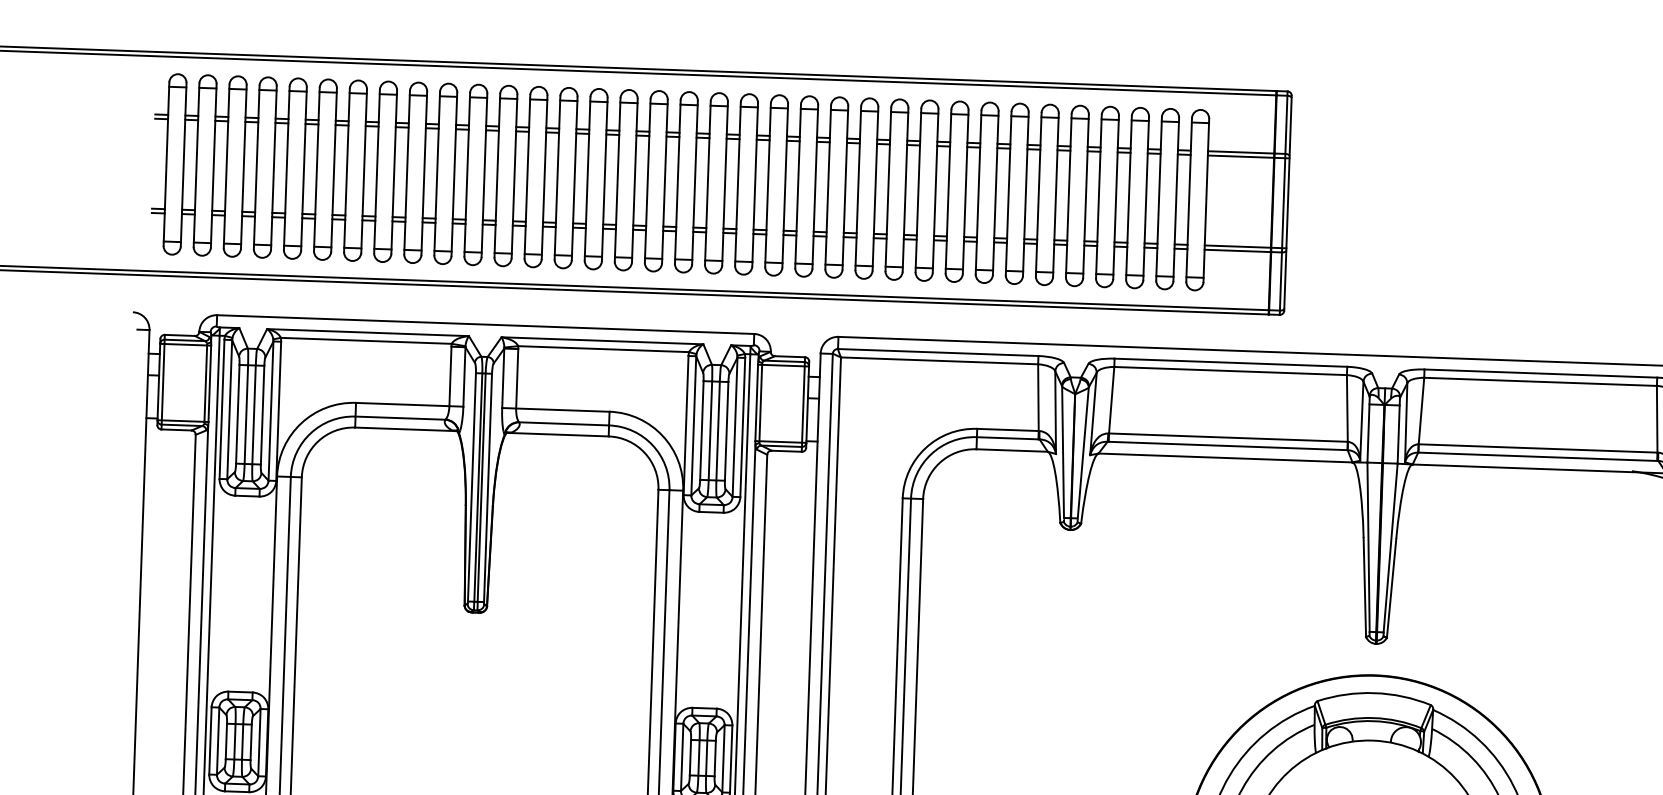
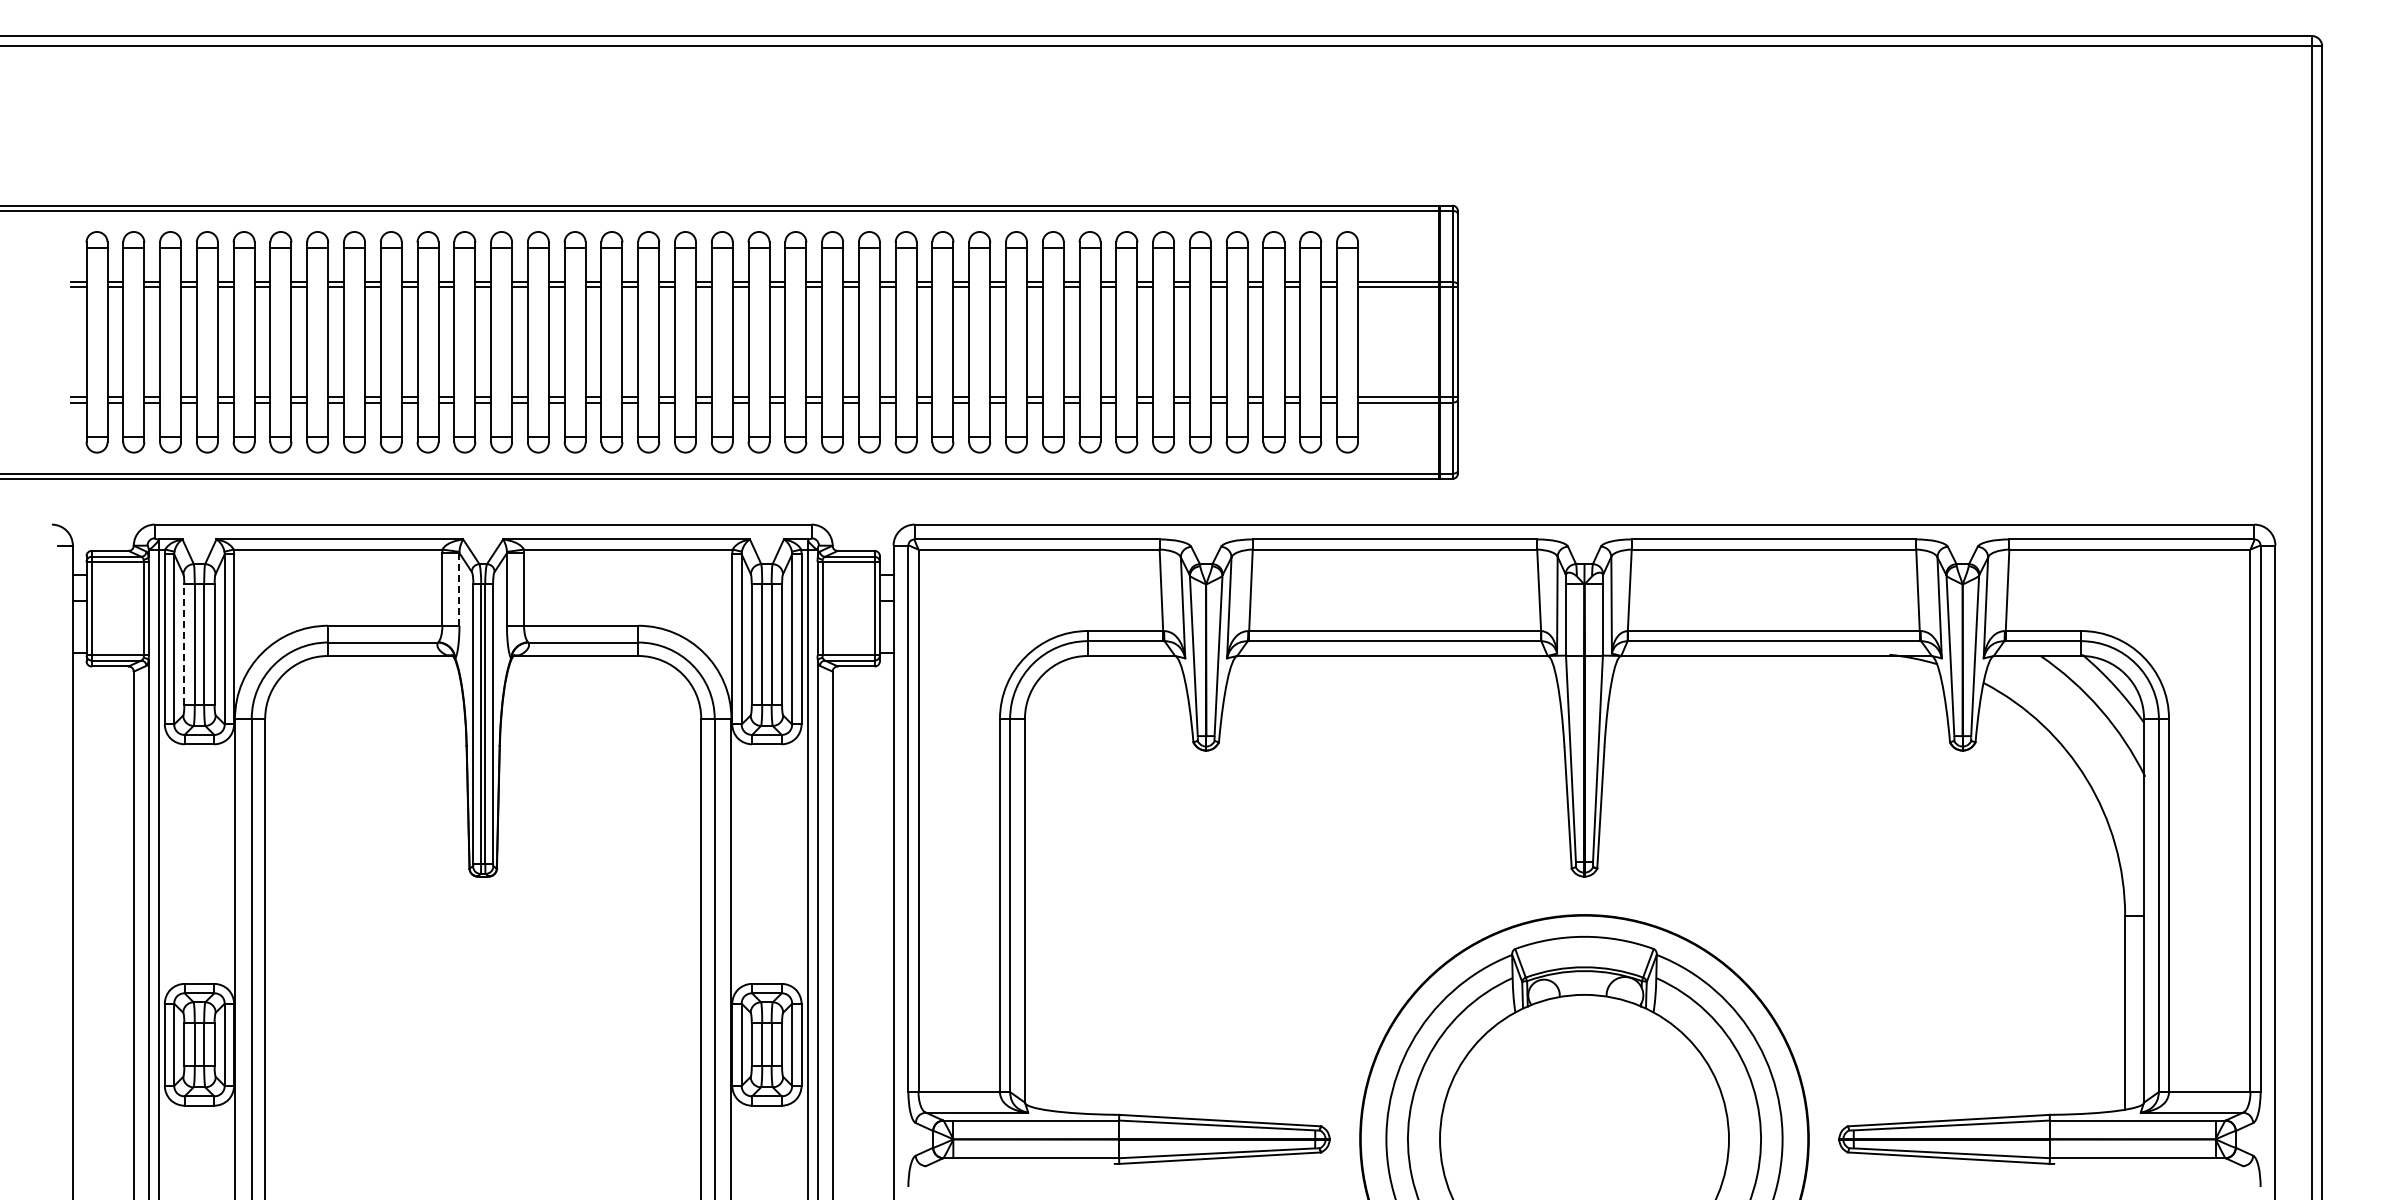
line: (464, 376) -> (459, 588), solid -> dashed
line: (237, 414) -> (184, 644), solid -> dashed

